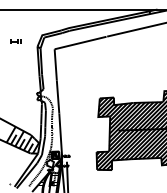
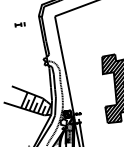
part: (15, 41) -> (19, 24), moved

